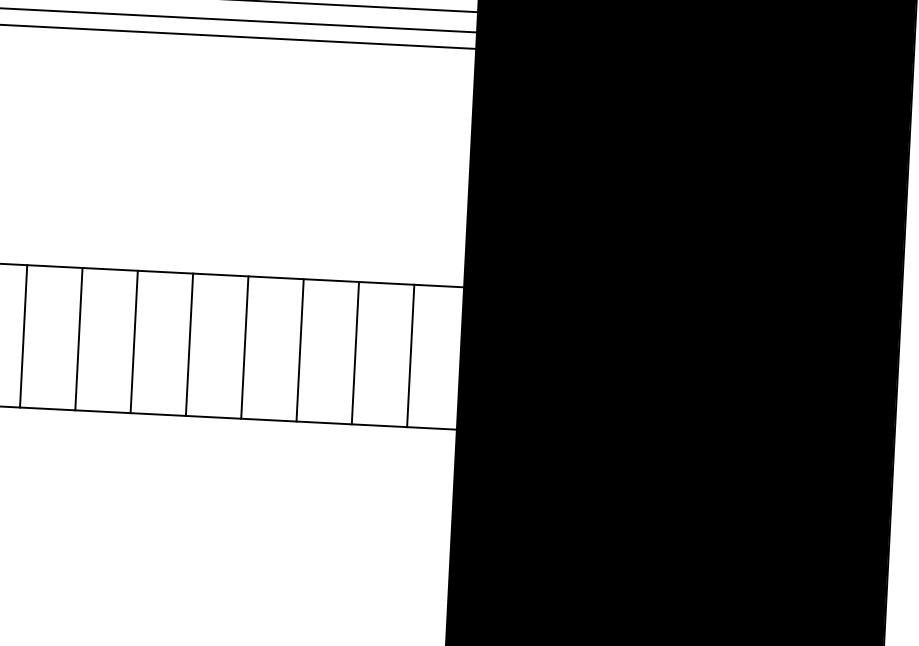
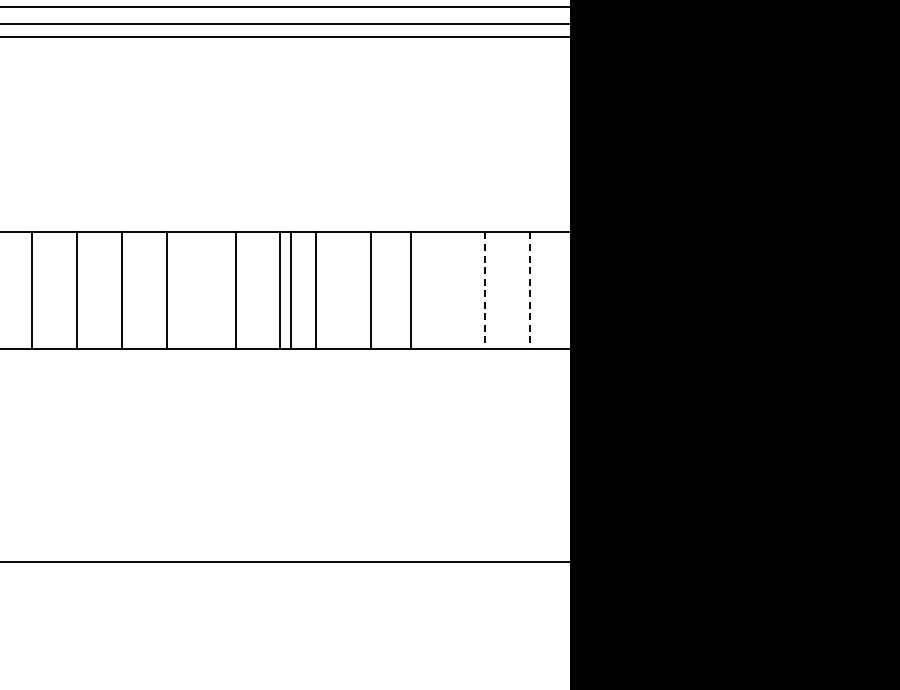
line: (23, 336) -> (235, 290), moved
line: (79, 338) -> (291, 290), moved
line: (134, 341) -> (280, 290), moved
line: (189, 344) -> (315, 290), moved
line: (244, 347) -> (370, 290), moved
line: (300, 350) -> (411, 290), moved
line: (355, 354) -> (484, 291), solid -> dashed
line: (410, 356) -> (529, 291), solid -> dashed

